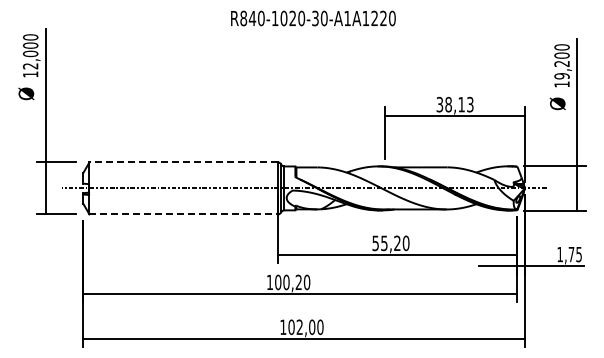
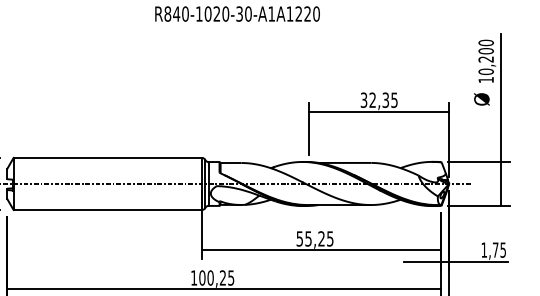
text: (561, 76) -> (485, 72), 19,200 -> 10,200
text: (459, 104) -> (383, 100), 38,13 -> 32,35
line: (183, 162) -> (107, 158), dashed -> solid
line: (184, 214) -> (108, 210), dashed -> solid
text: (405, 243) -> (329, 239), 55,20 -> 55,25
text: (306, 282) -> (230, 278), 100,20 -> 100,25

